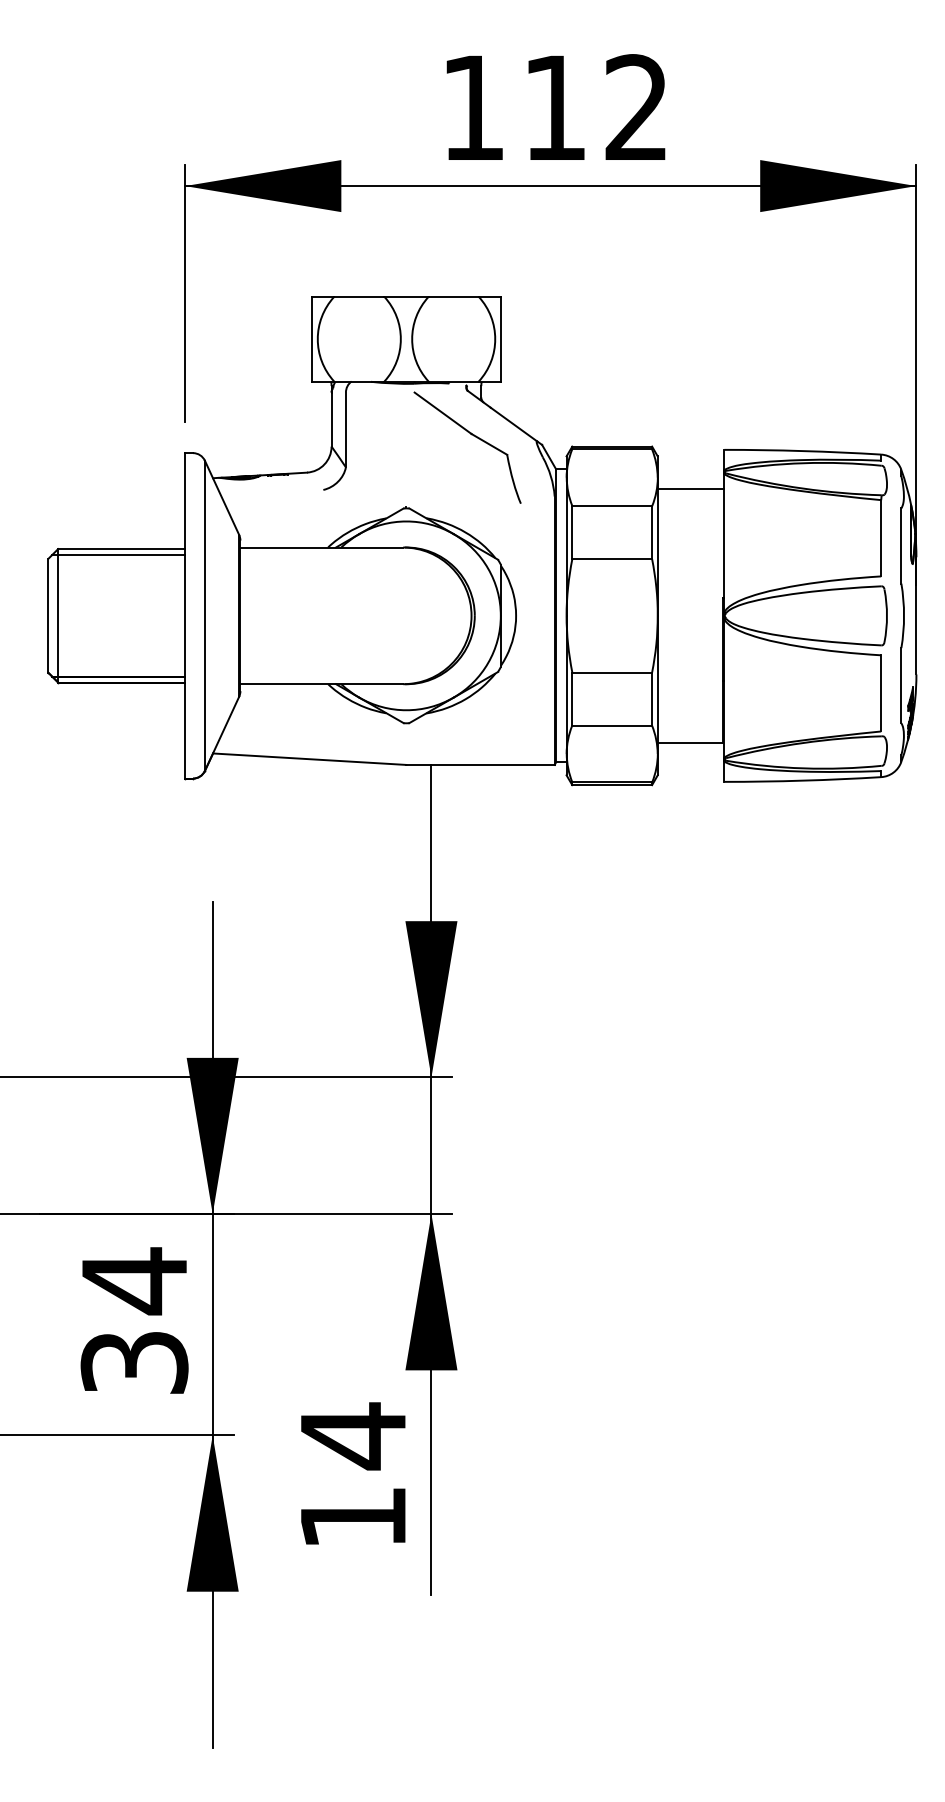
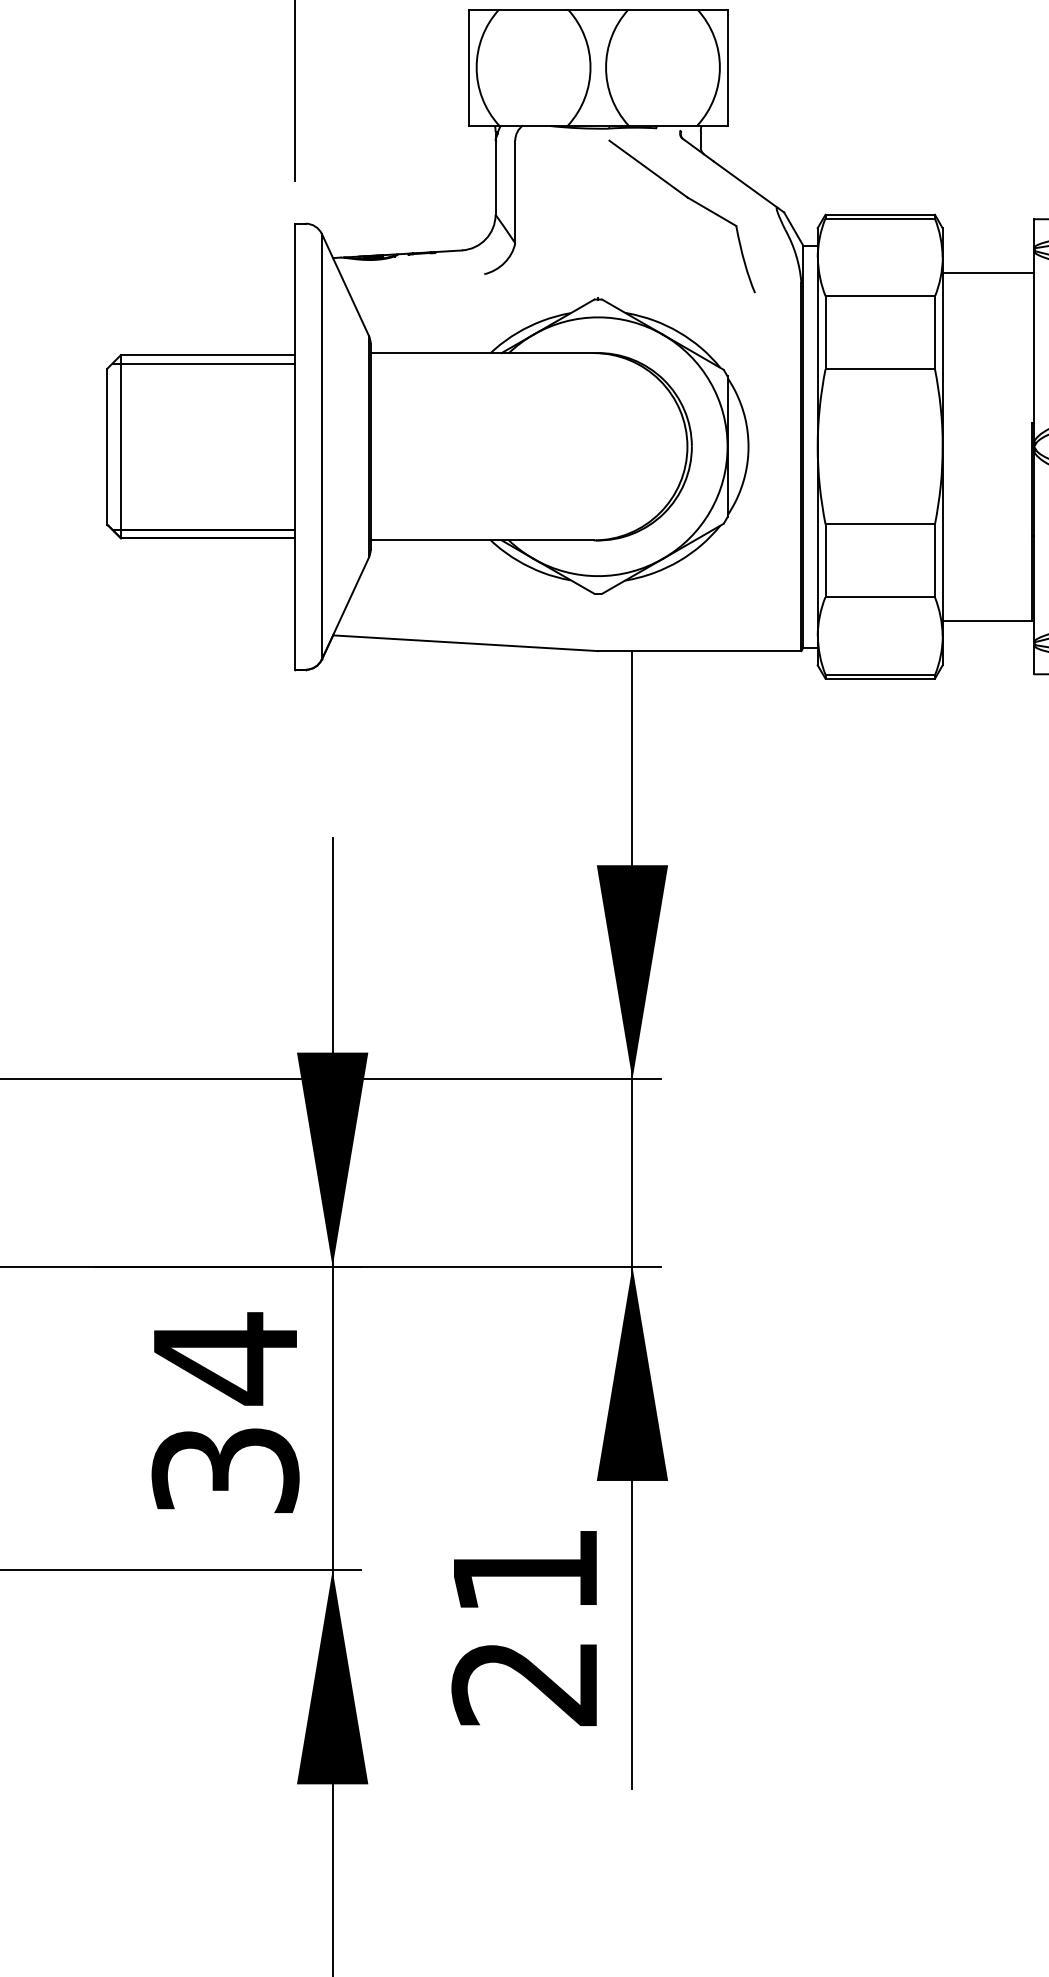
text: (352, 1475) -> (524, 1625), 14 -> 21

